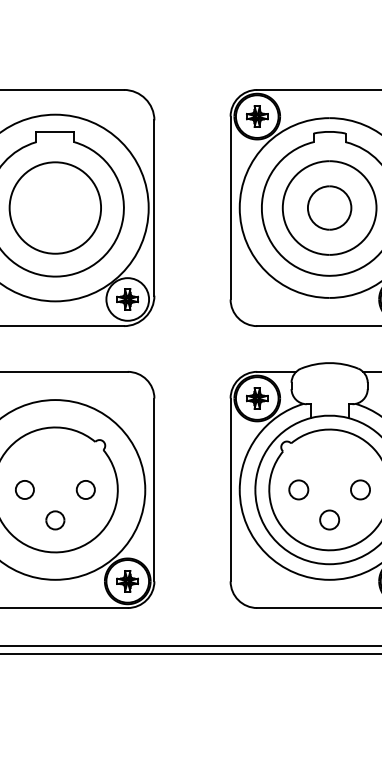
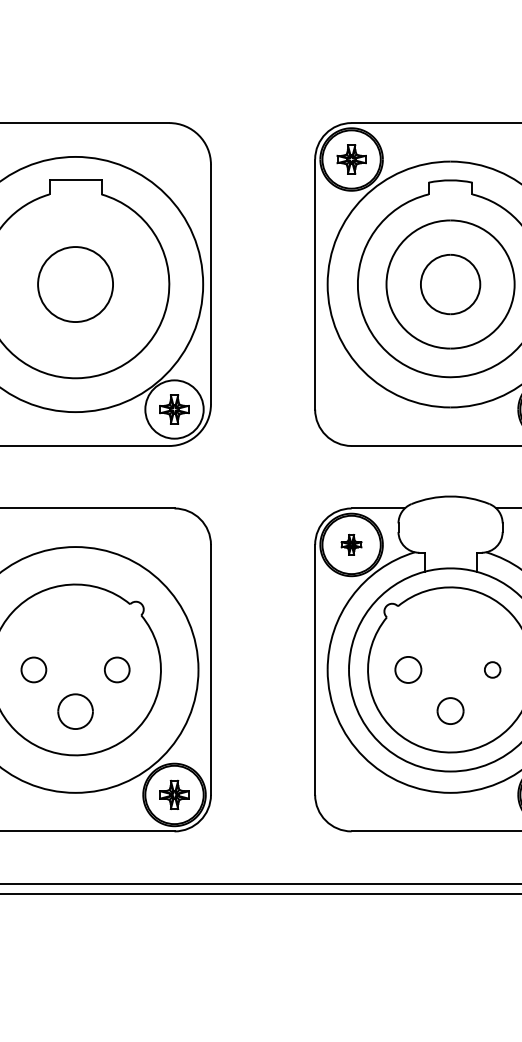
circle: (55, 208) -> (75, 284), size x0.6
part: (257, 398) -> (351, 544), size x0.7
part: (360, 489) -> (492, 669), size x0.6
part: (55, 520) -> (75, 711), size x1.4

